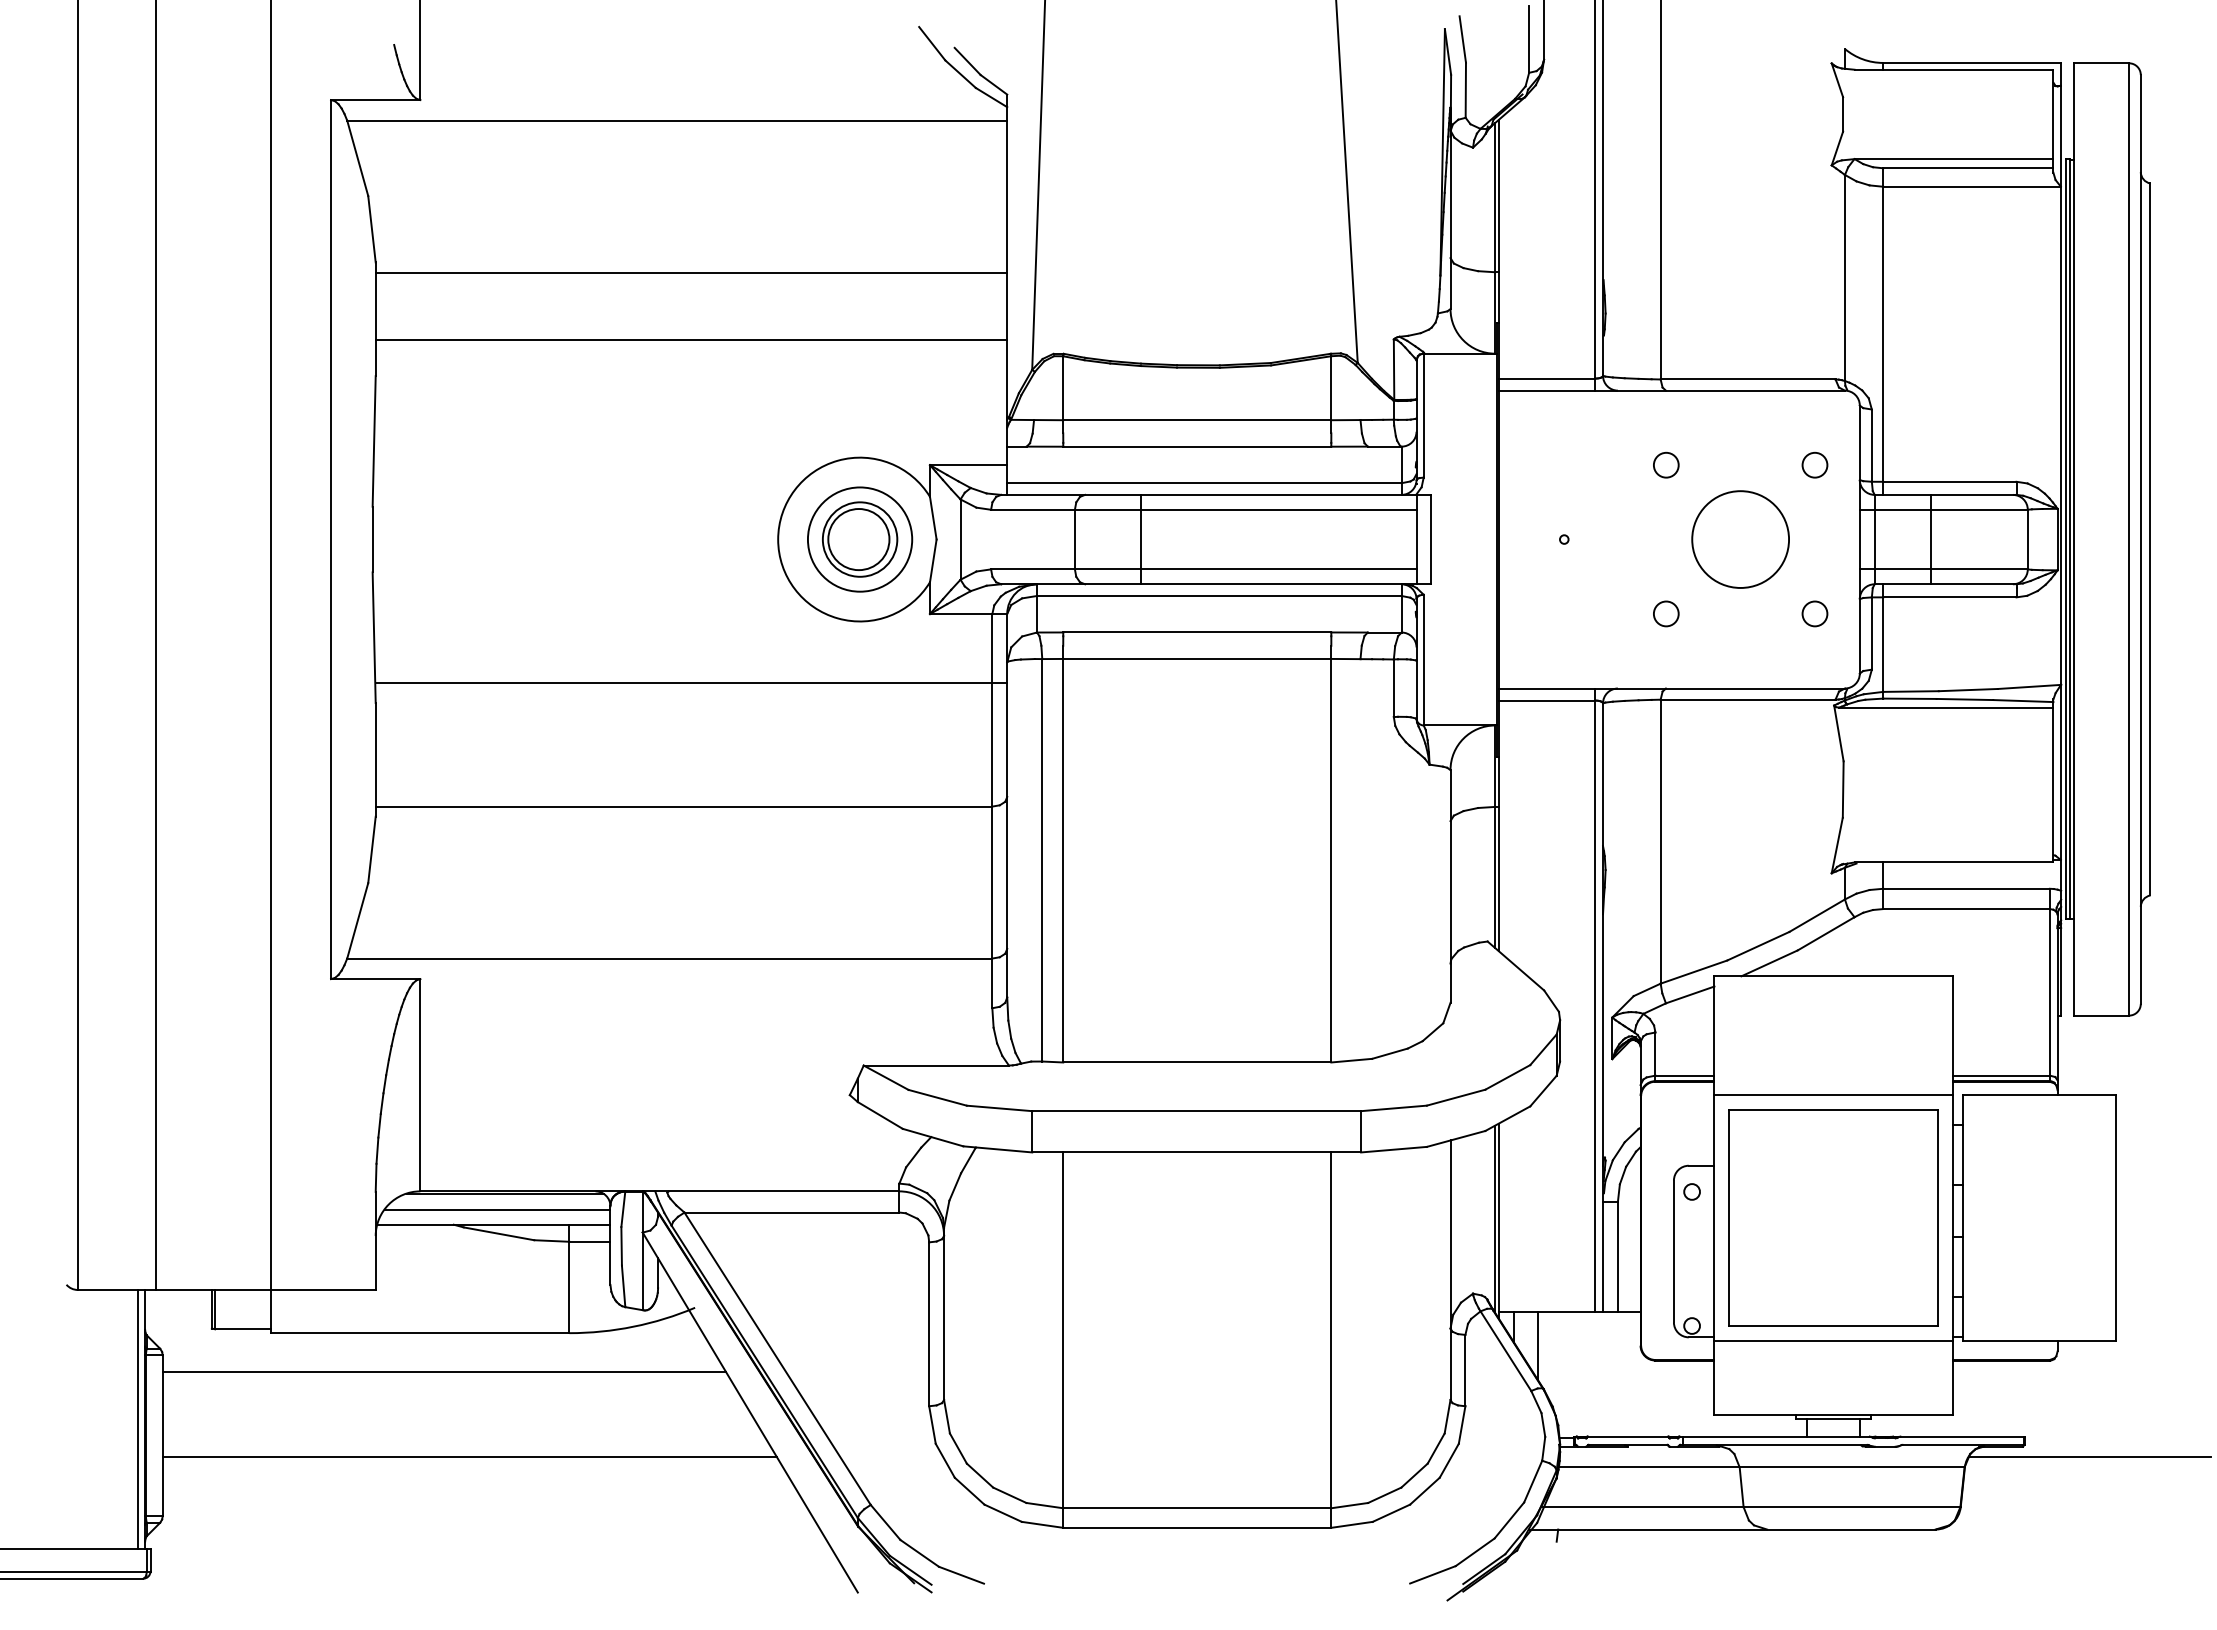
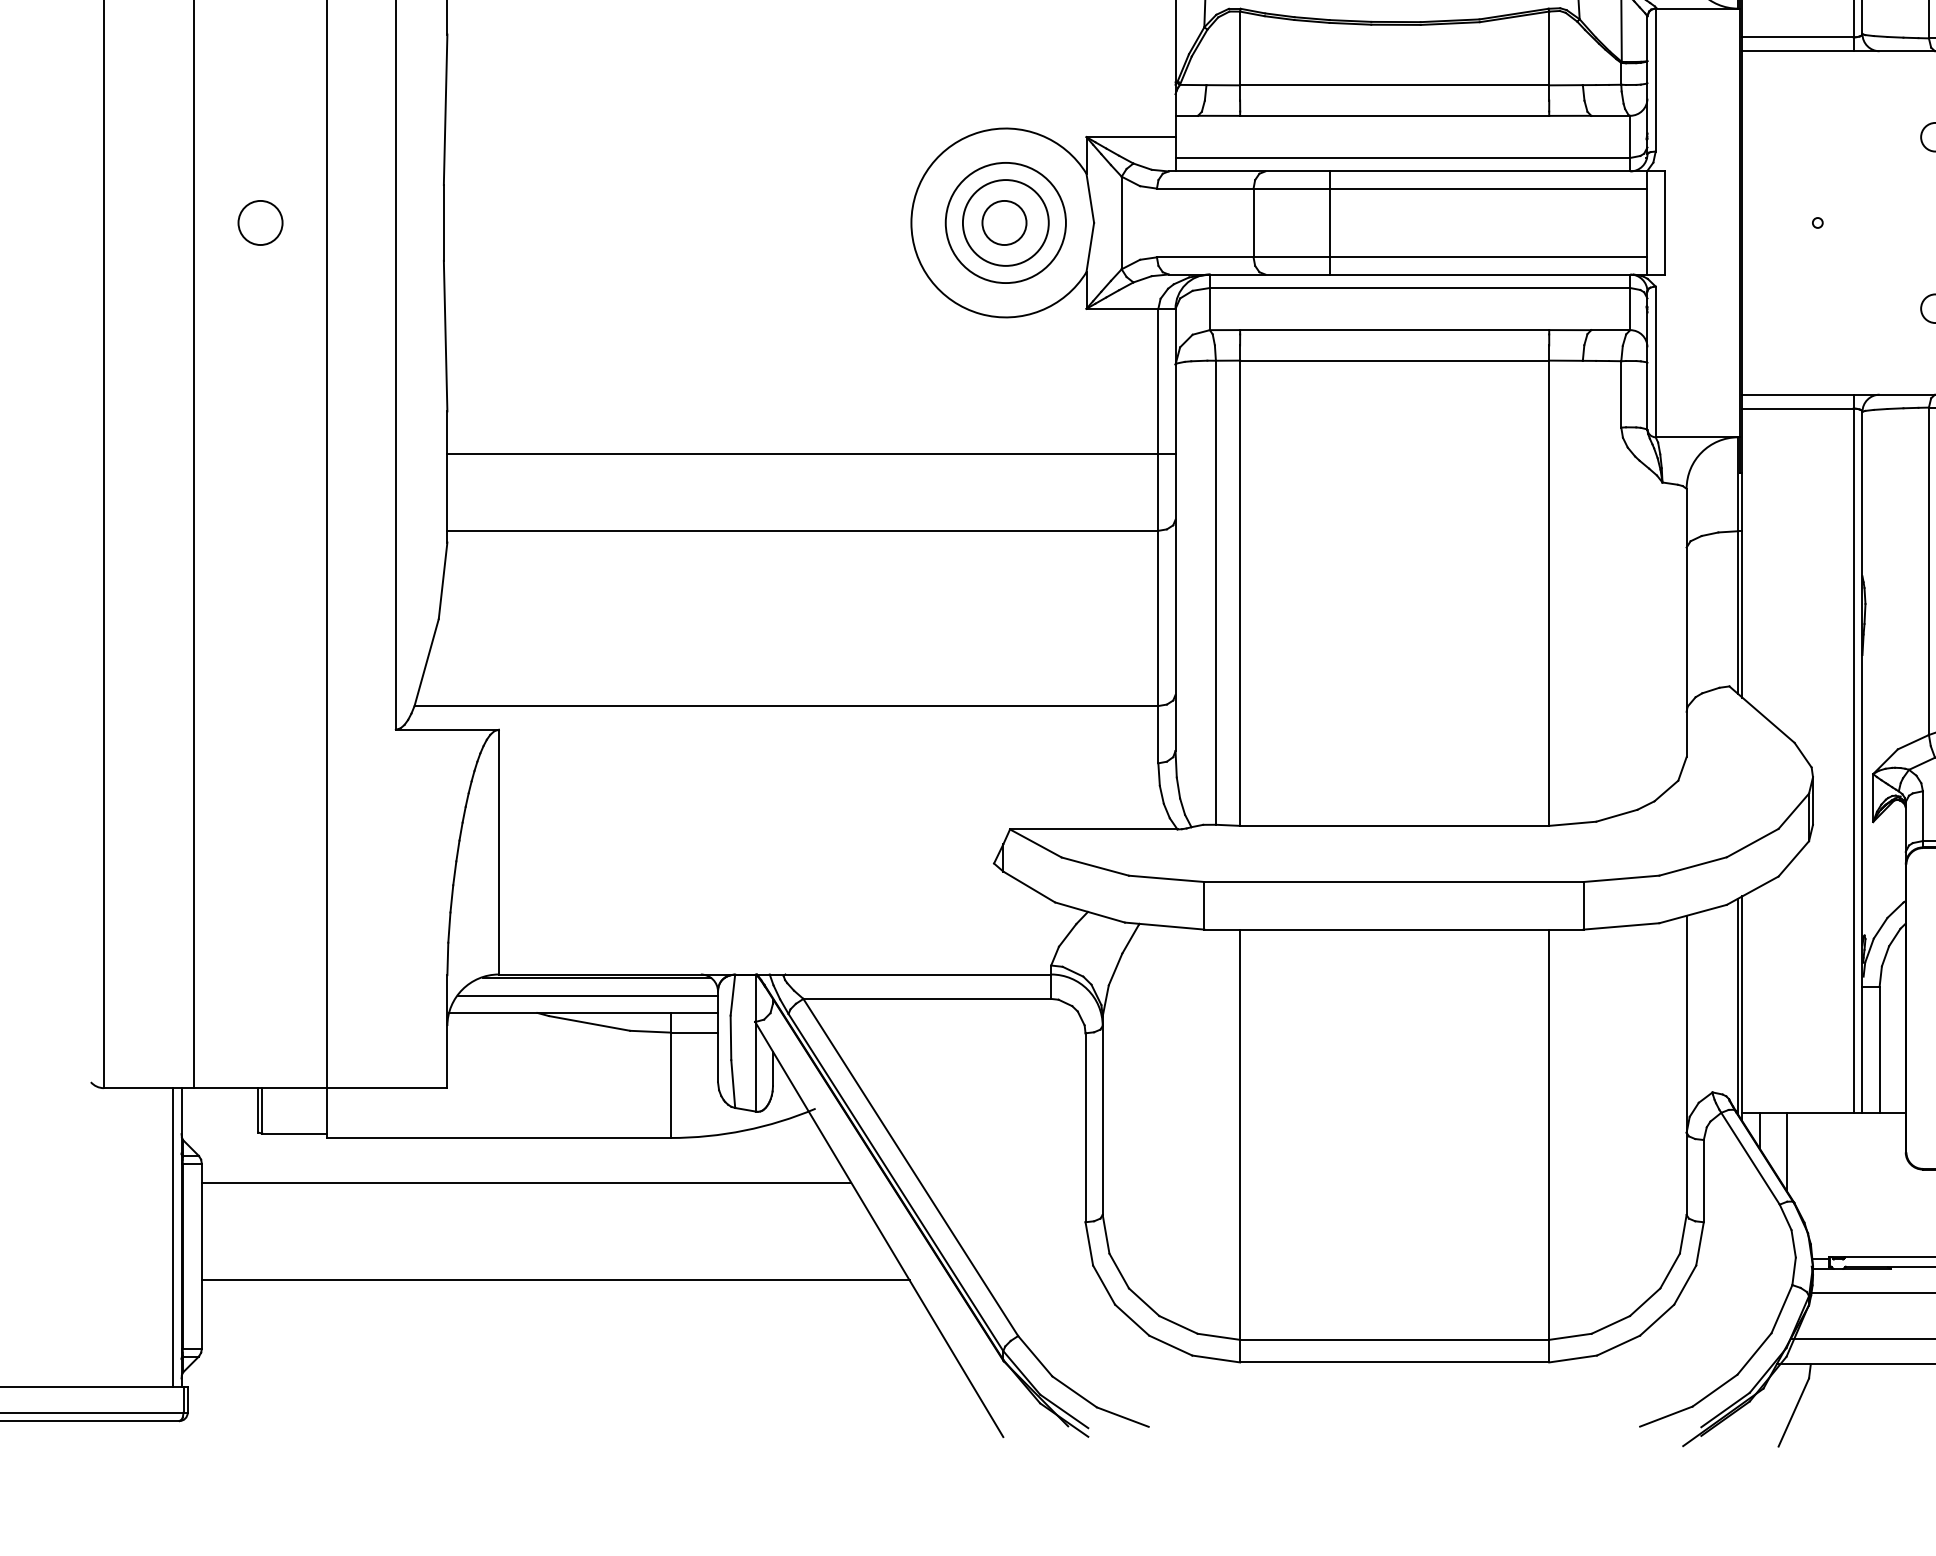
circle: (213, 539) -> (260, 222), added
circle: (858, 539) -> (1004, 222), size x0.62
line: (691, 682) -> (811, 453), moved
line: (1543, 1570) -> (1793, 1411), added

